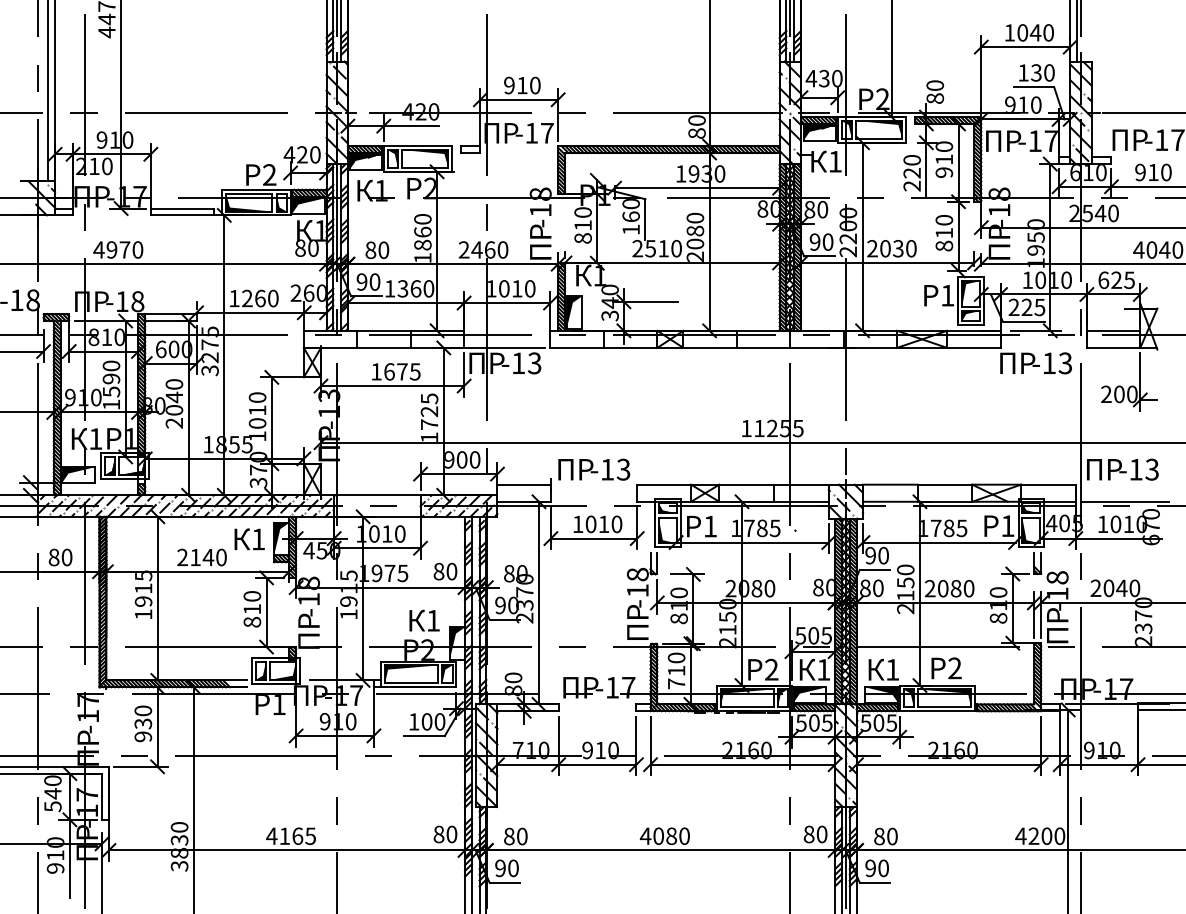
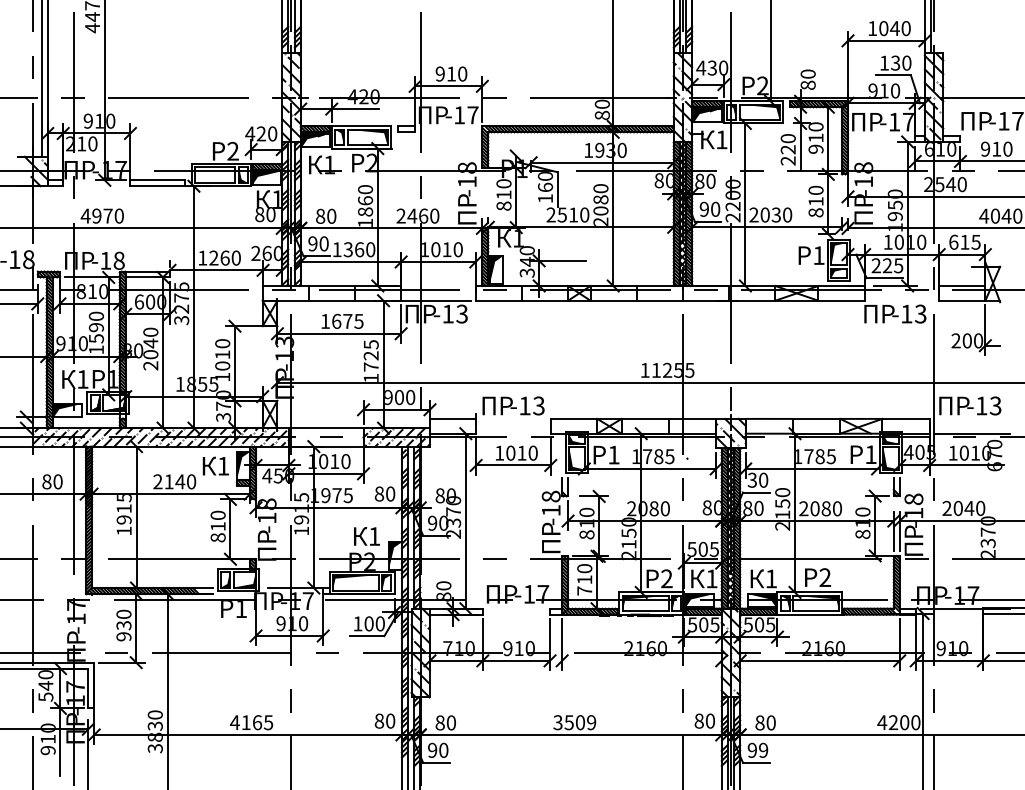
fill: (249, 201) -> (215, 174), removed
text: (1116, 279) -> (964, 241), 625 -> 615
text: (869, 555) -> (751, 480), 90 -> 30
line: (742, 764) -> (641, 660), removed
text: (664, 836) -> (574, 722), 4080 -> 3509
text: (883, 868) -> (763, 750), 90 -> 99

